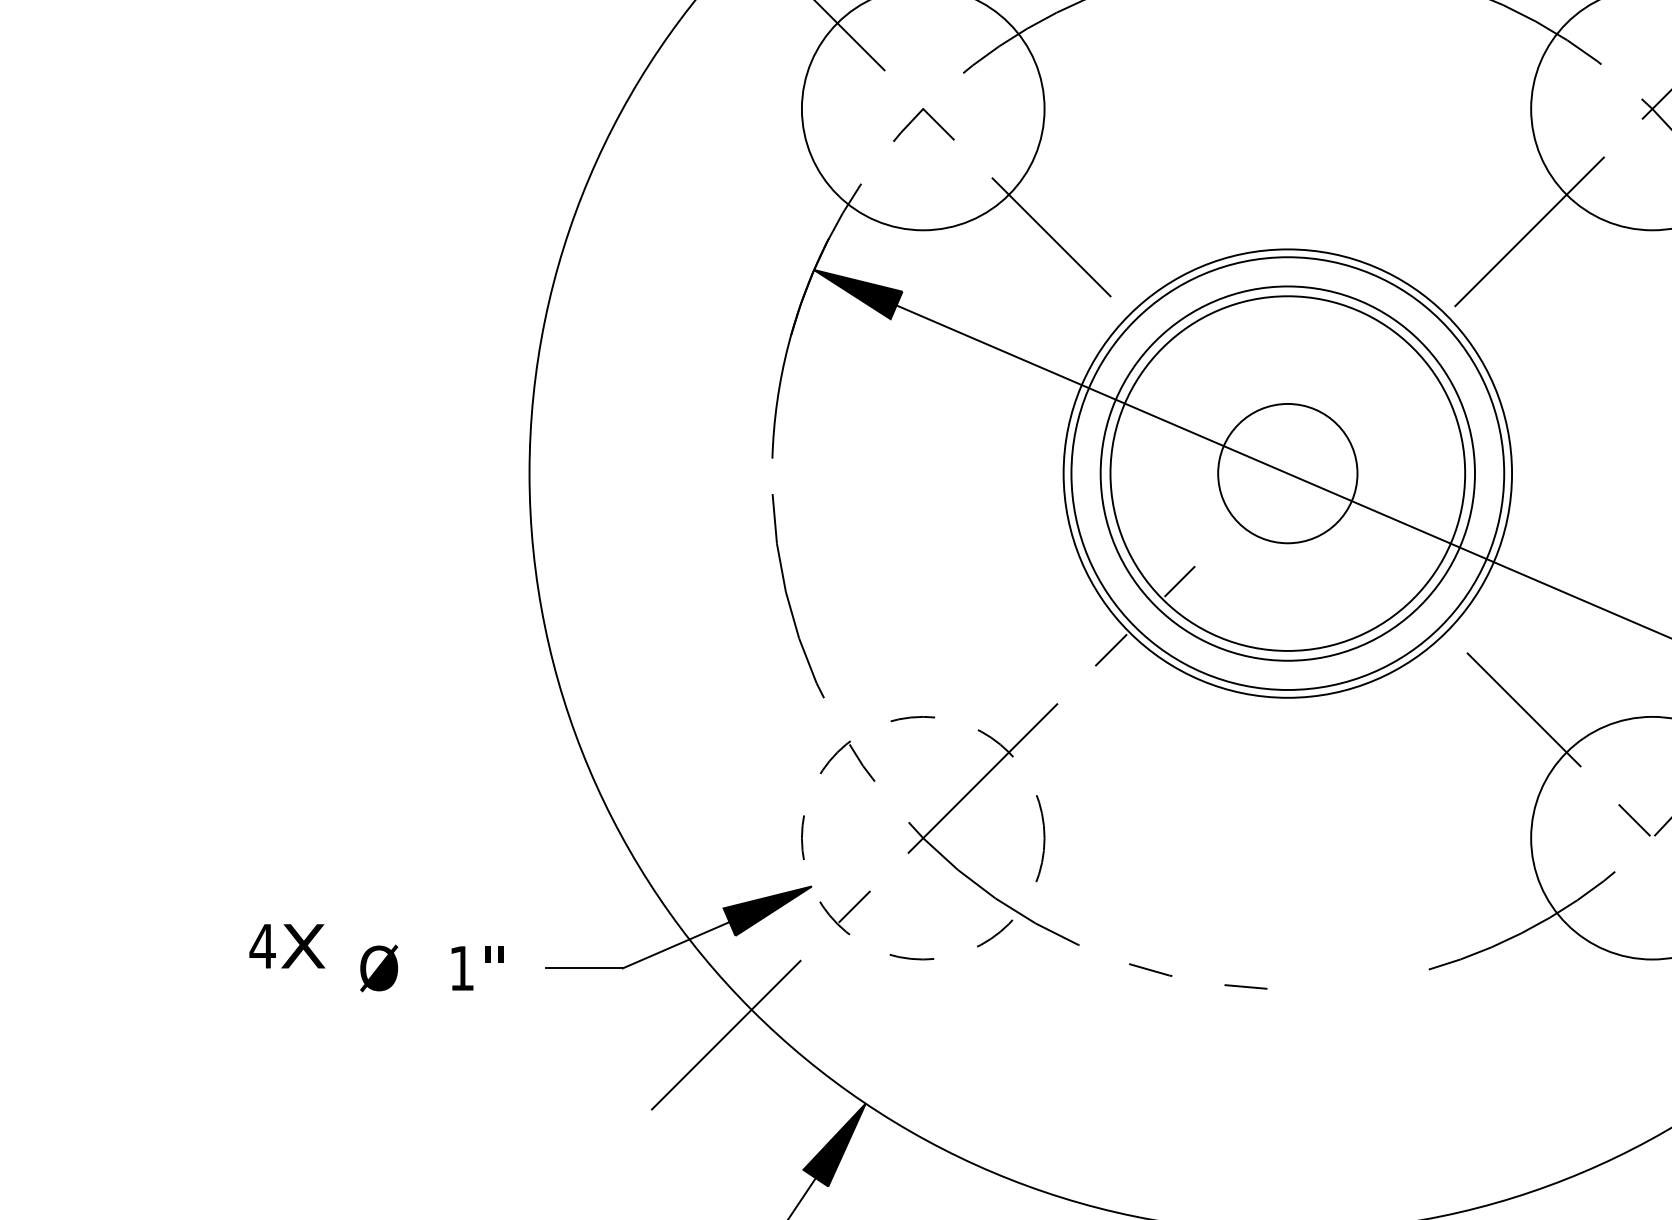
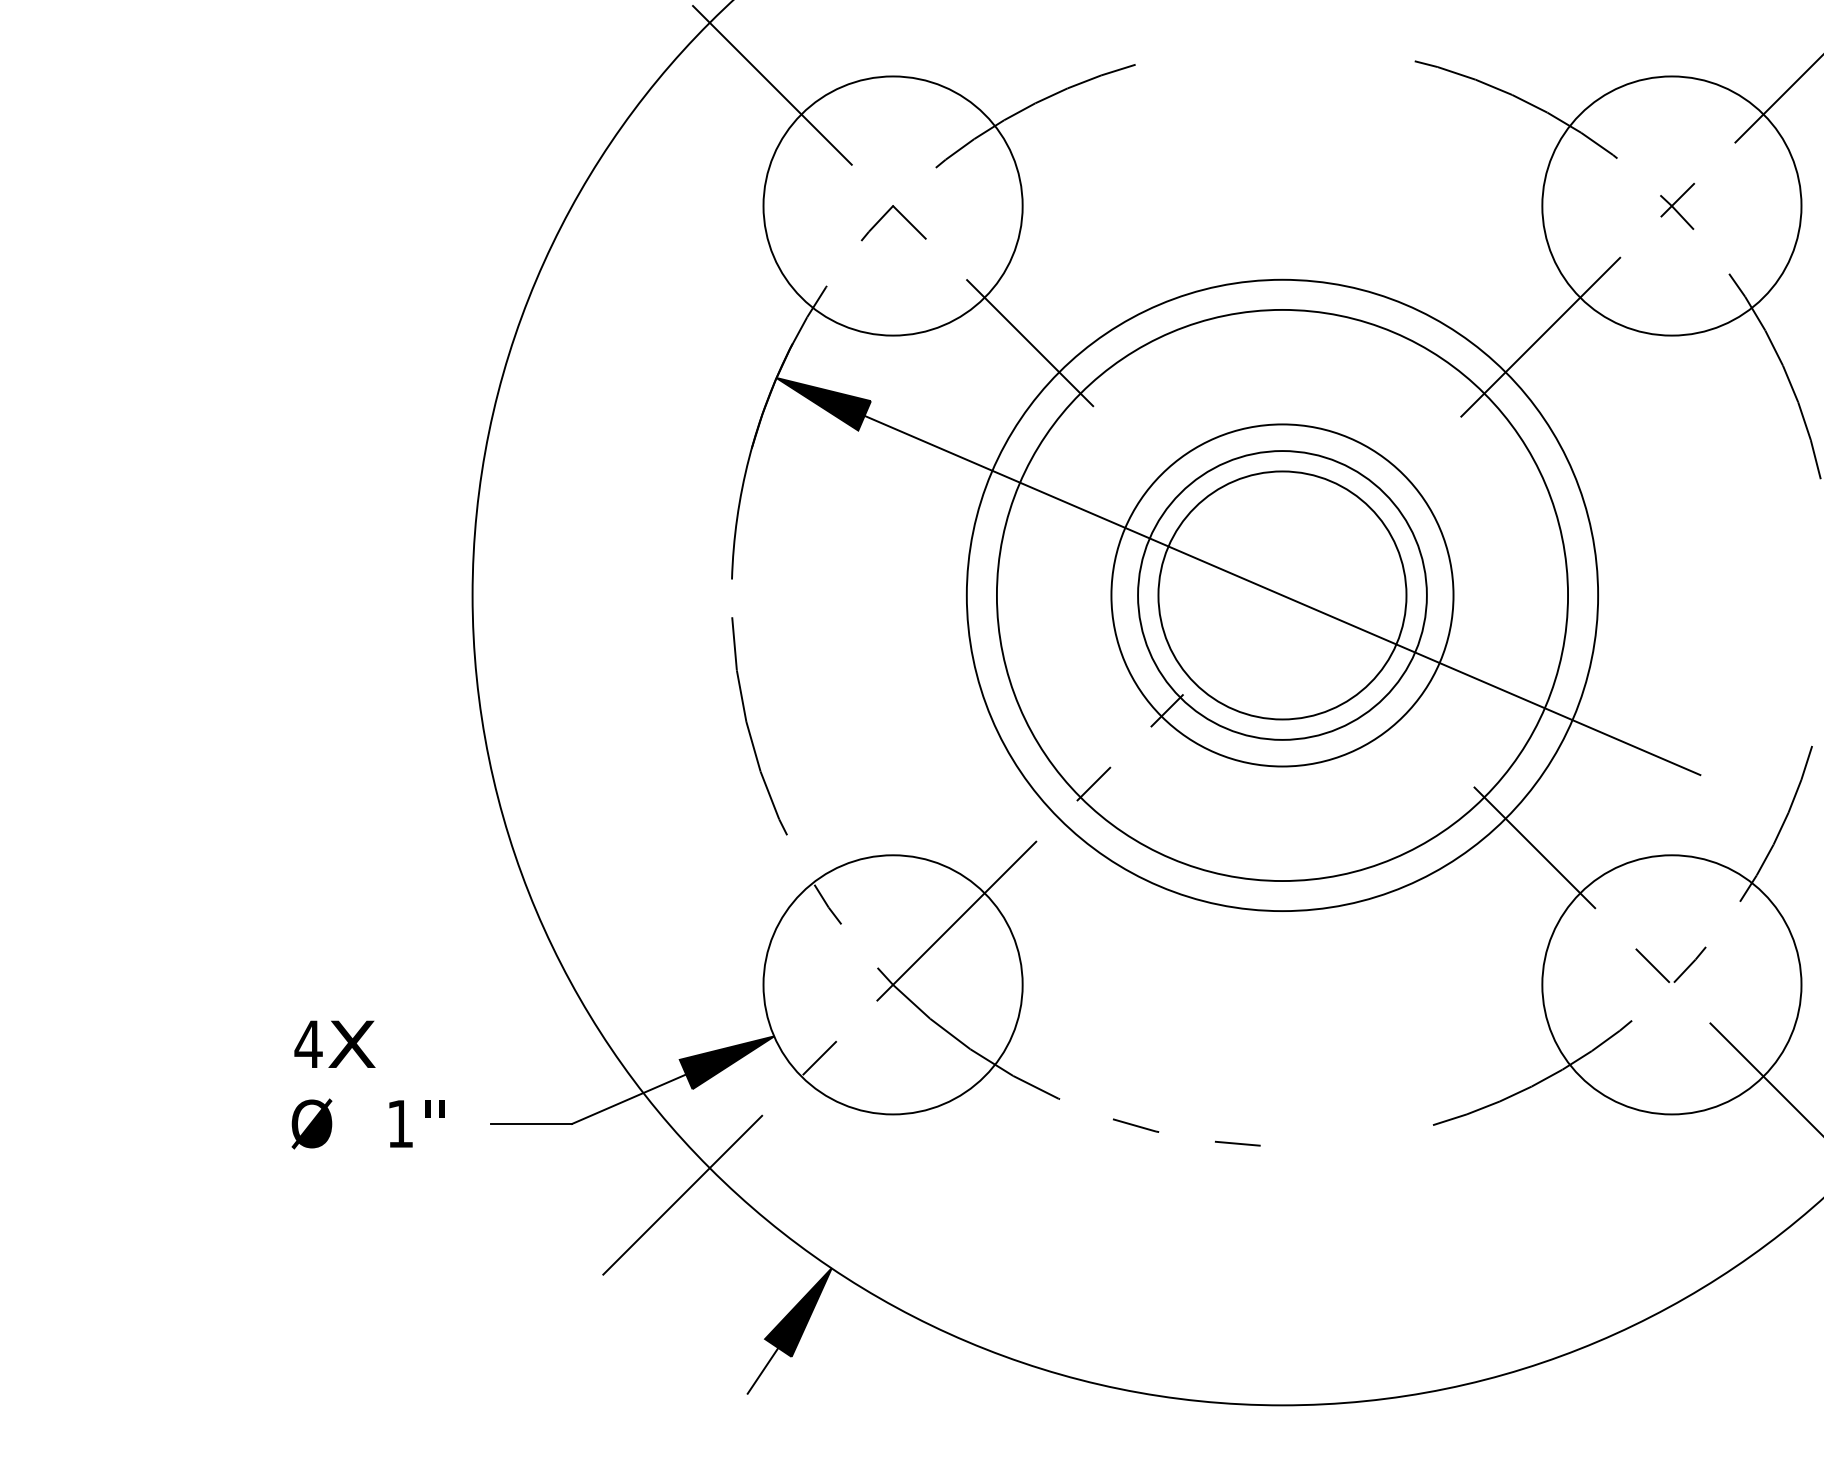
circle: (1287, 473) -> (1282, 595), size x0.62
circle: (1287, 473) -> (1282, 595), size x0.71
circle: (1287, 473) -> (1282, 595), size x1.43
circle: (1287, 473) -> (1282, 595), size x1.67
circle: (1287, 473) -> (1282, 595), size x1.67
circle: (922, 837) -> (892, 984), dashed -> solid
text: (286, 945) -> (334, 1043), moved

